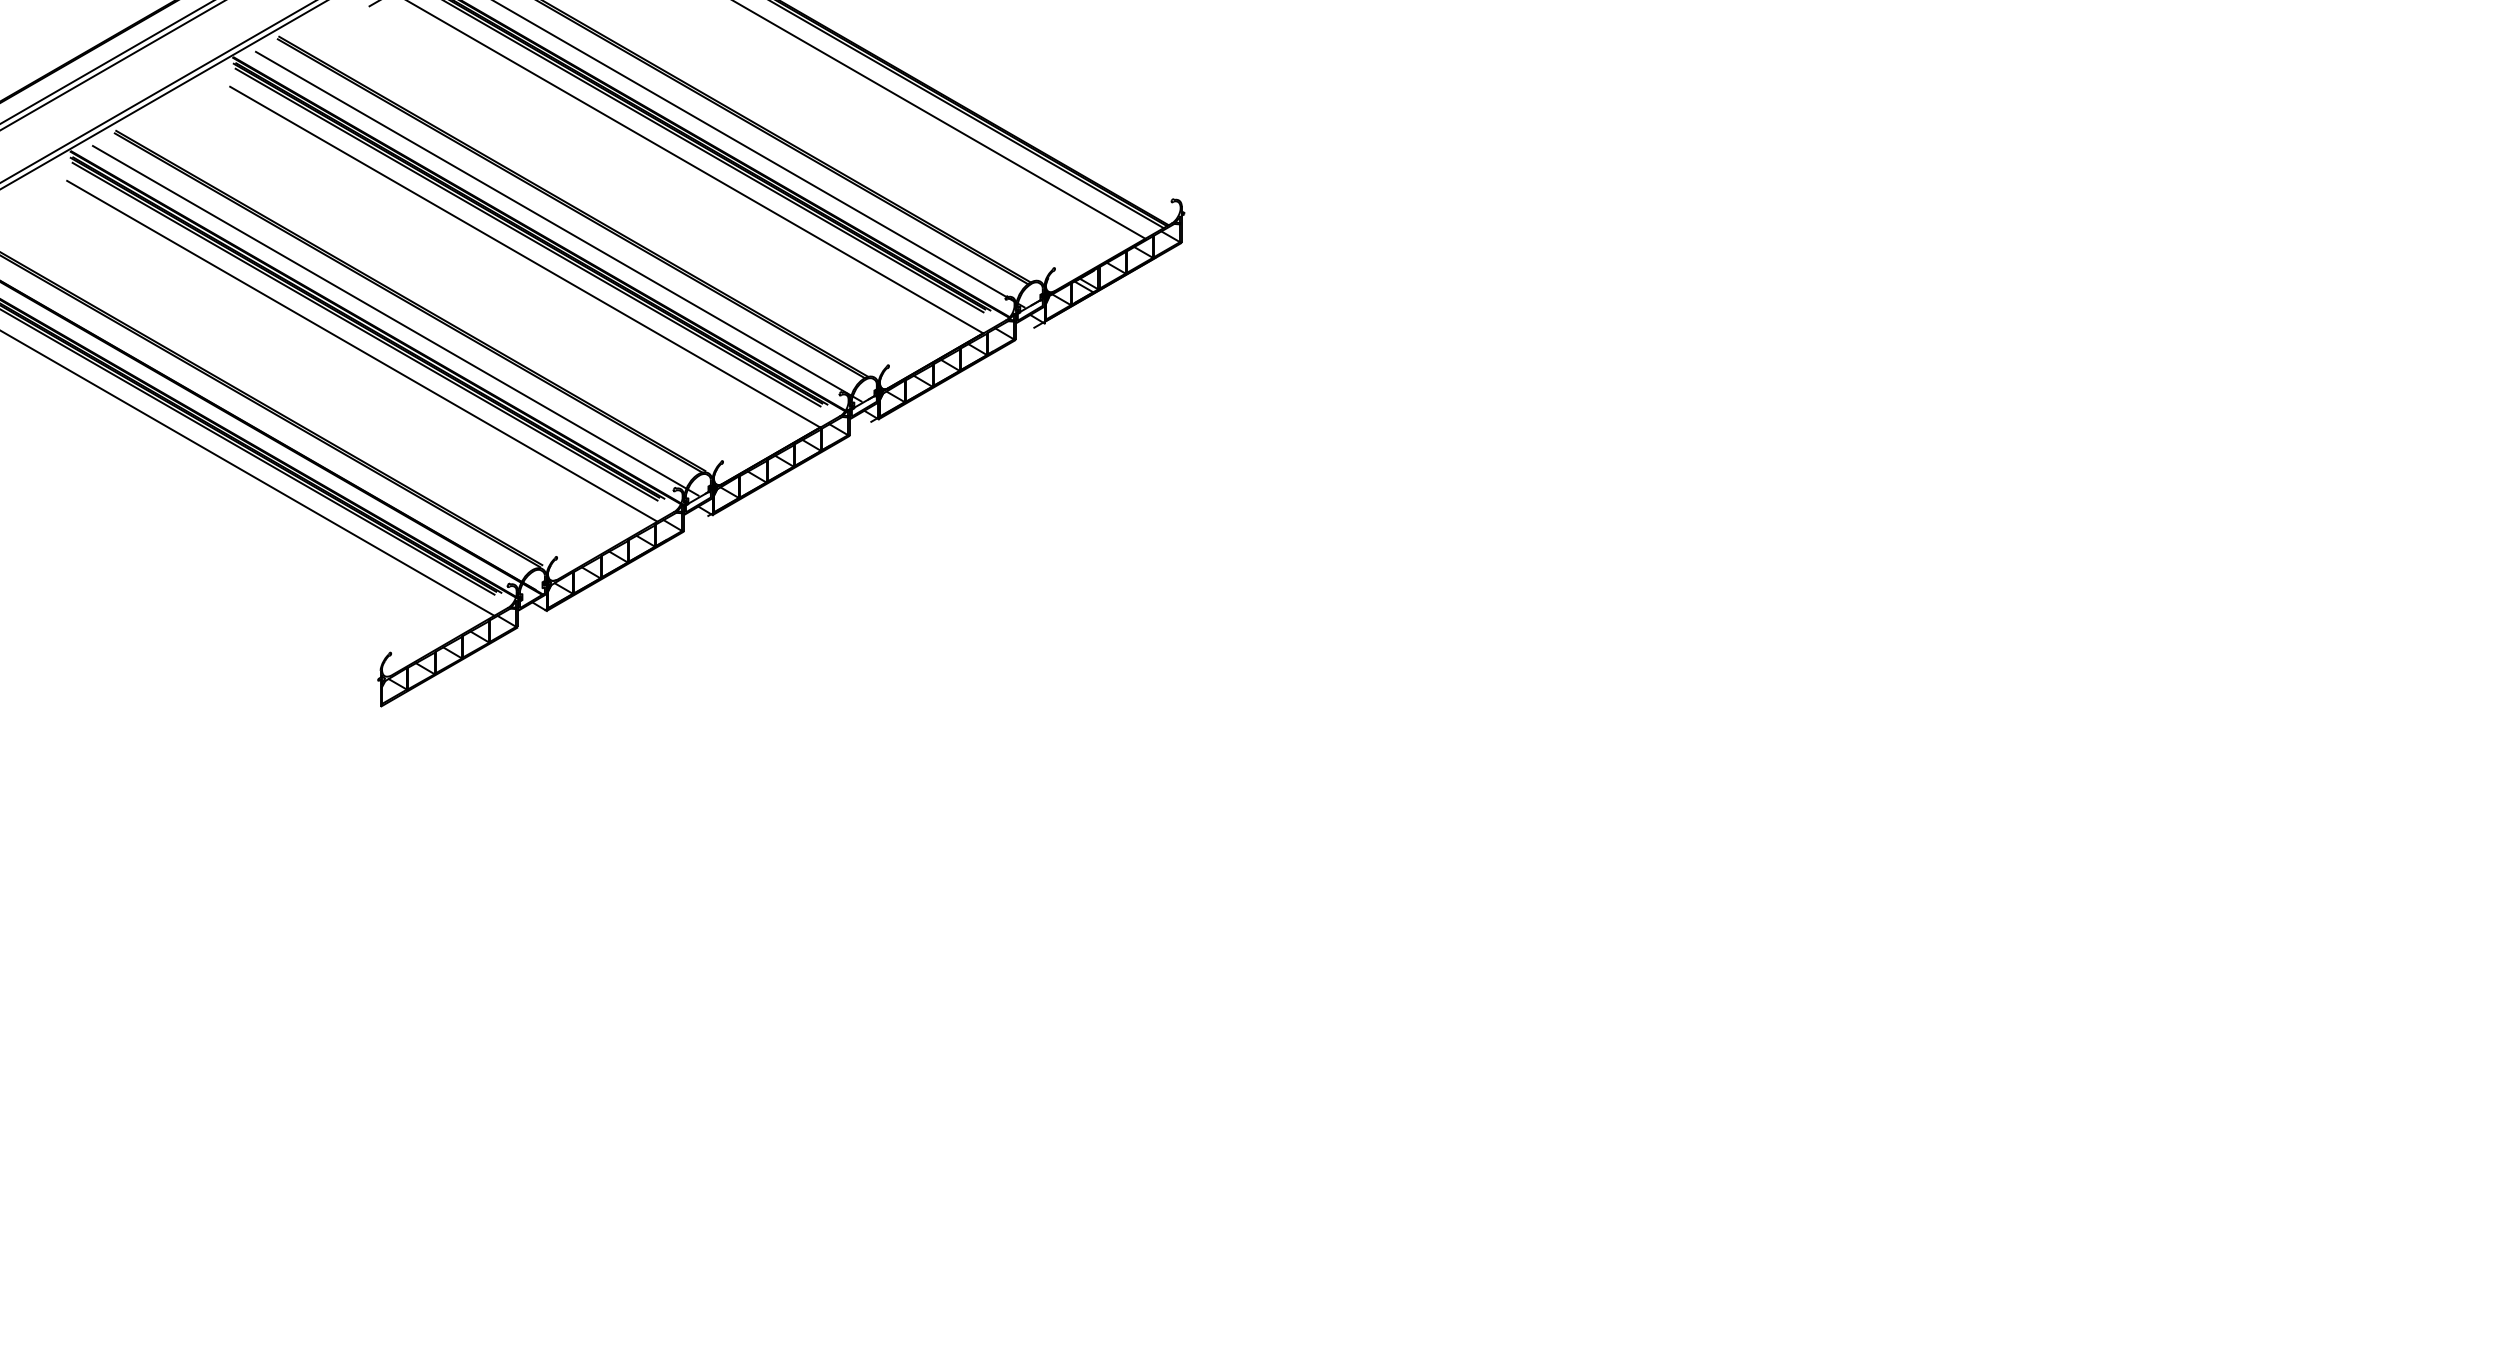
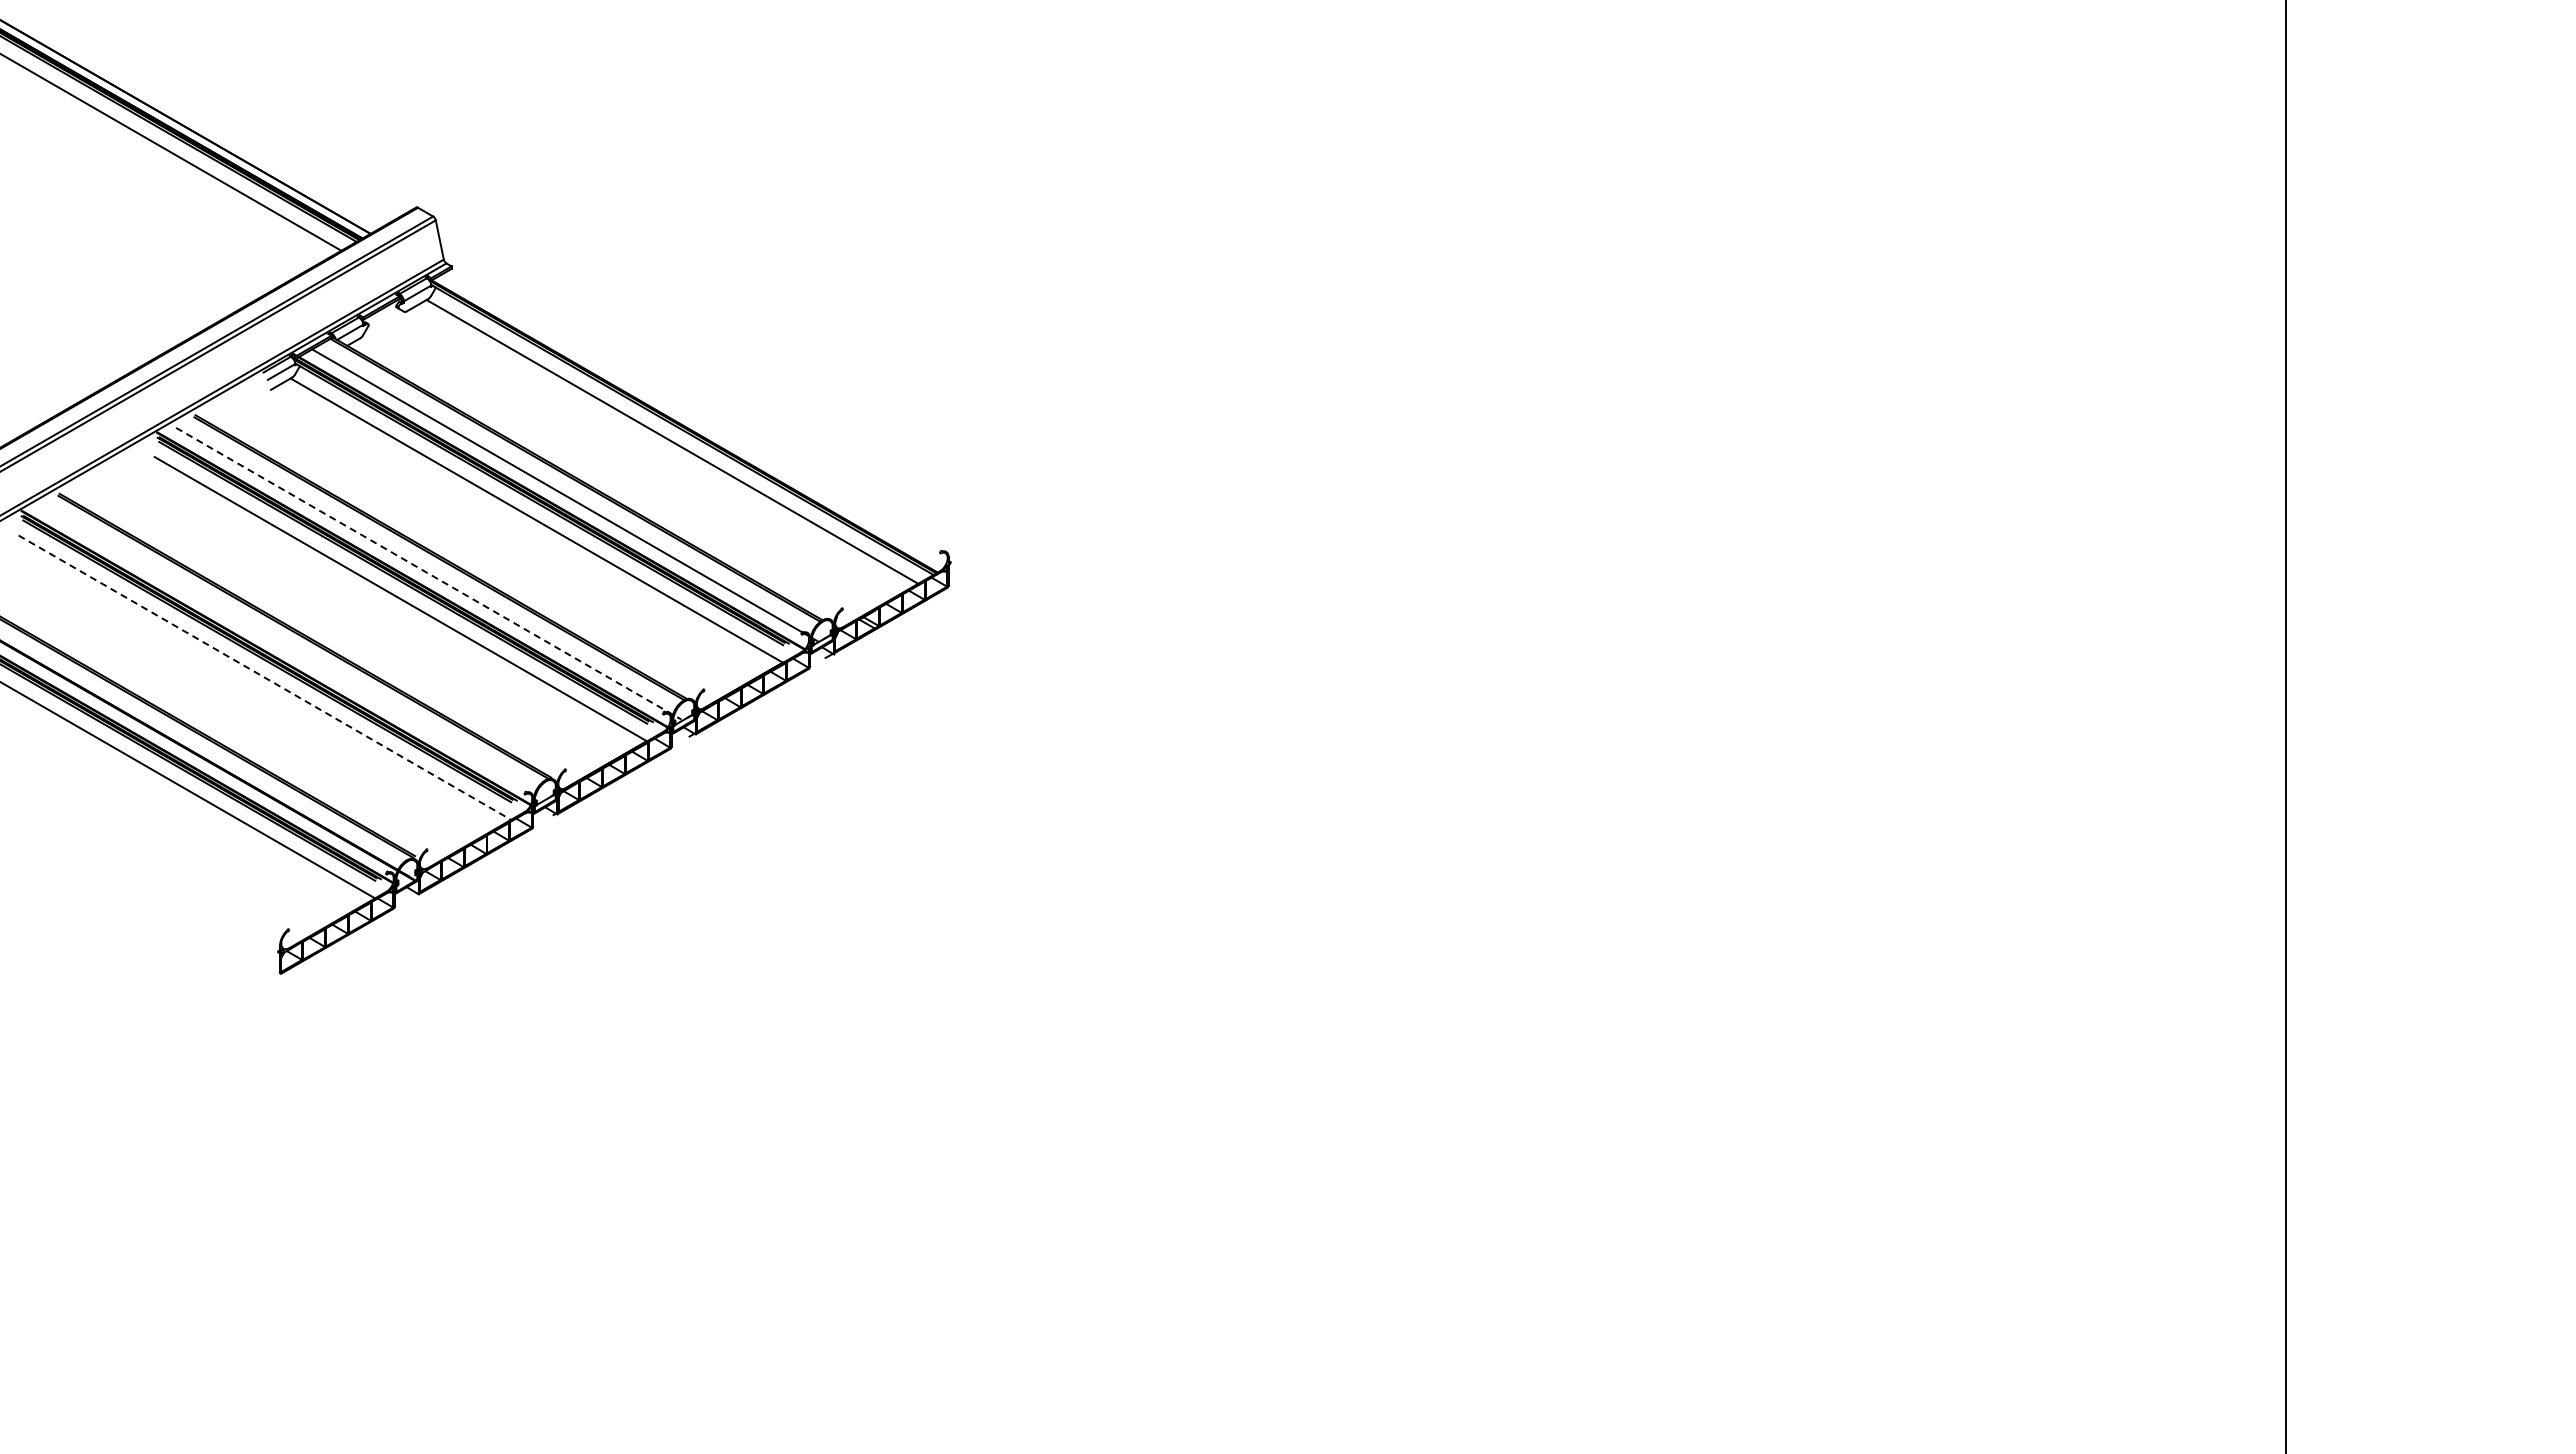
line: (558, 226) -> (428, 573), solid -> dashed
line: (395, 321) -> (292, 652), removed
line: (363, 351) -> (265, 677), solid -> dashed

